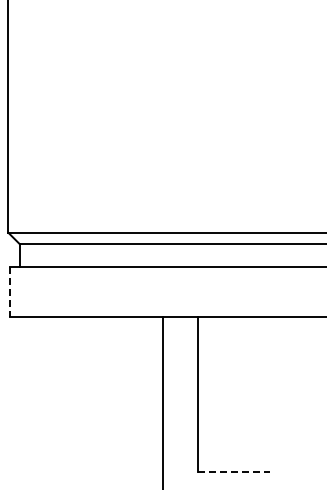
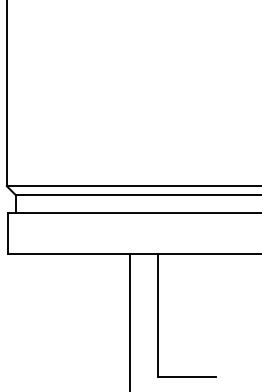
line: (9, 292) -> (7, 234), dashed -> solid
line: (234, 471) -> (187, 377), dashed -> solid

